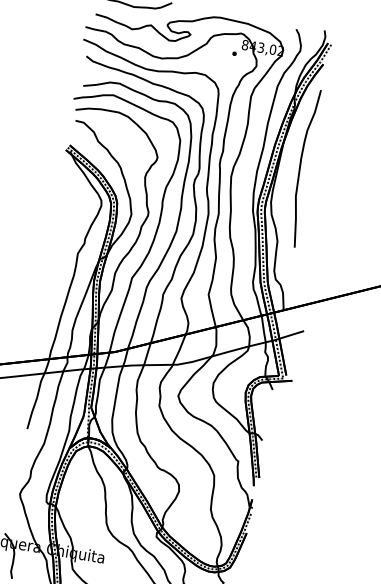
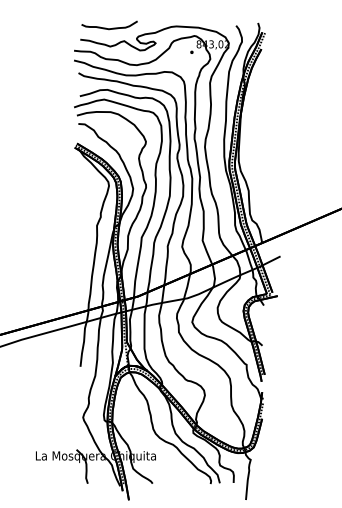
curve: (301, 167) -> (257, 131), removed

